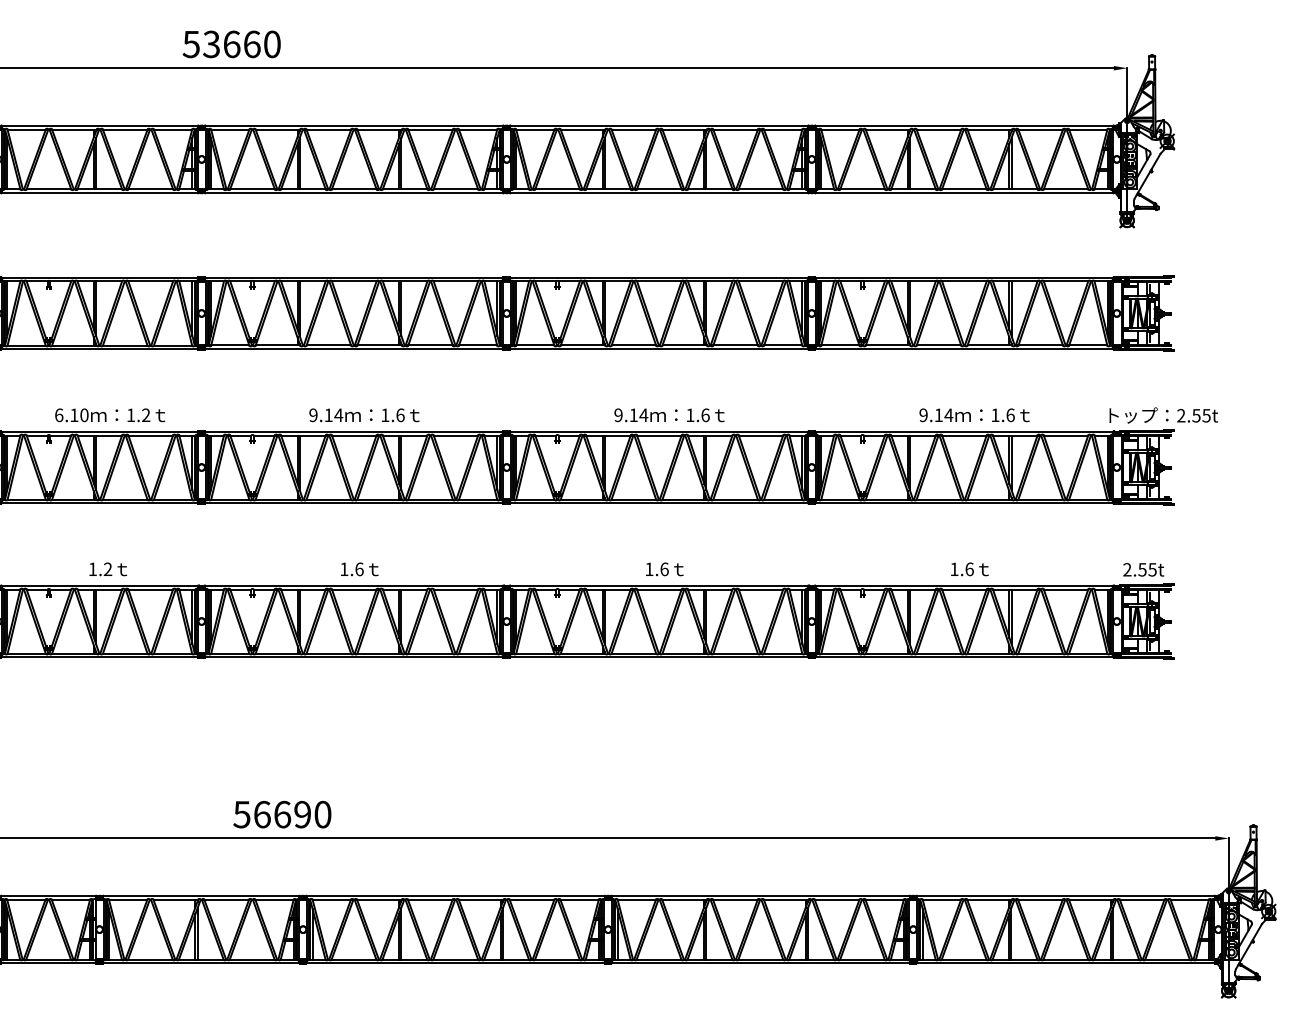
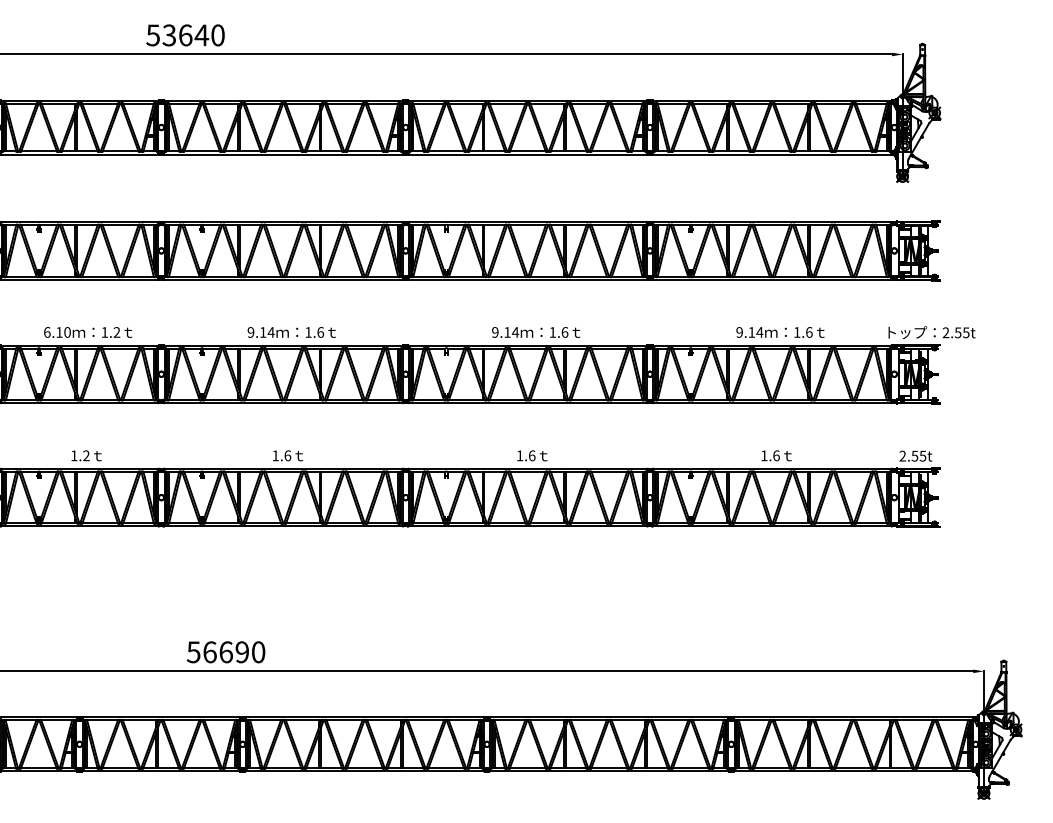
text: (251, 44) -> (201, 35), 53660 -> 53640

